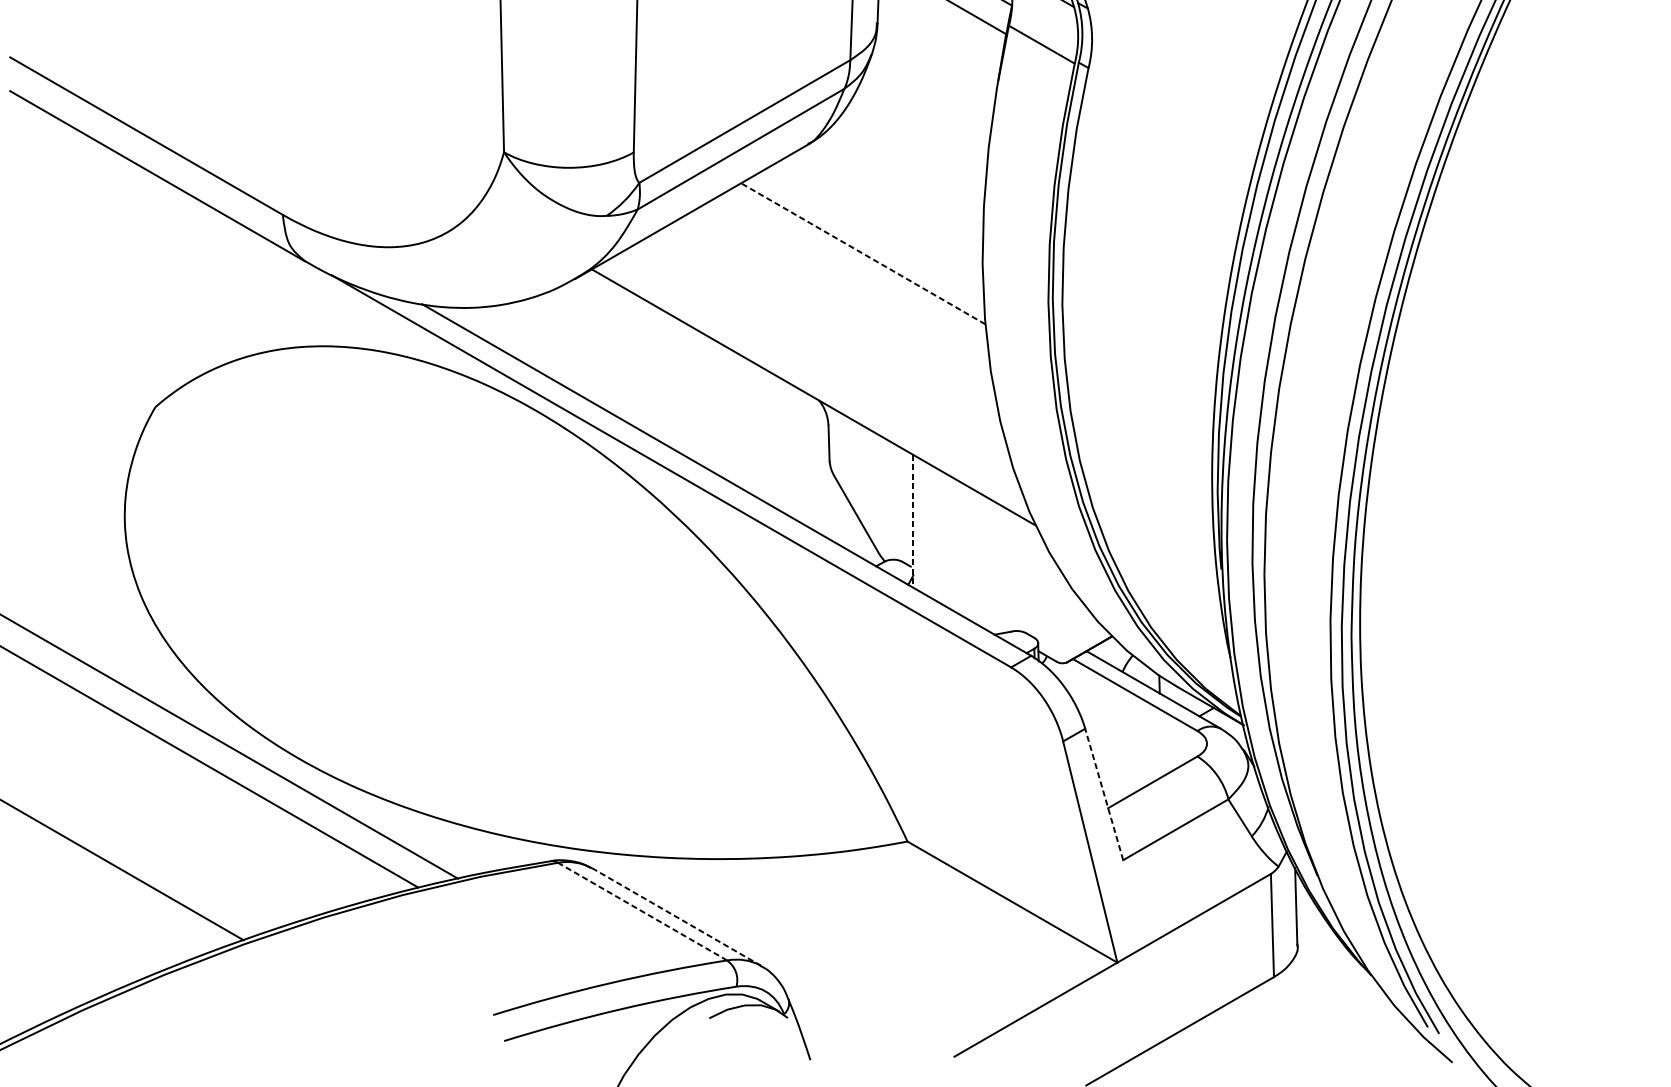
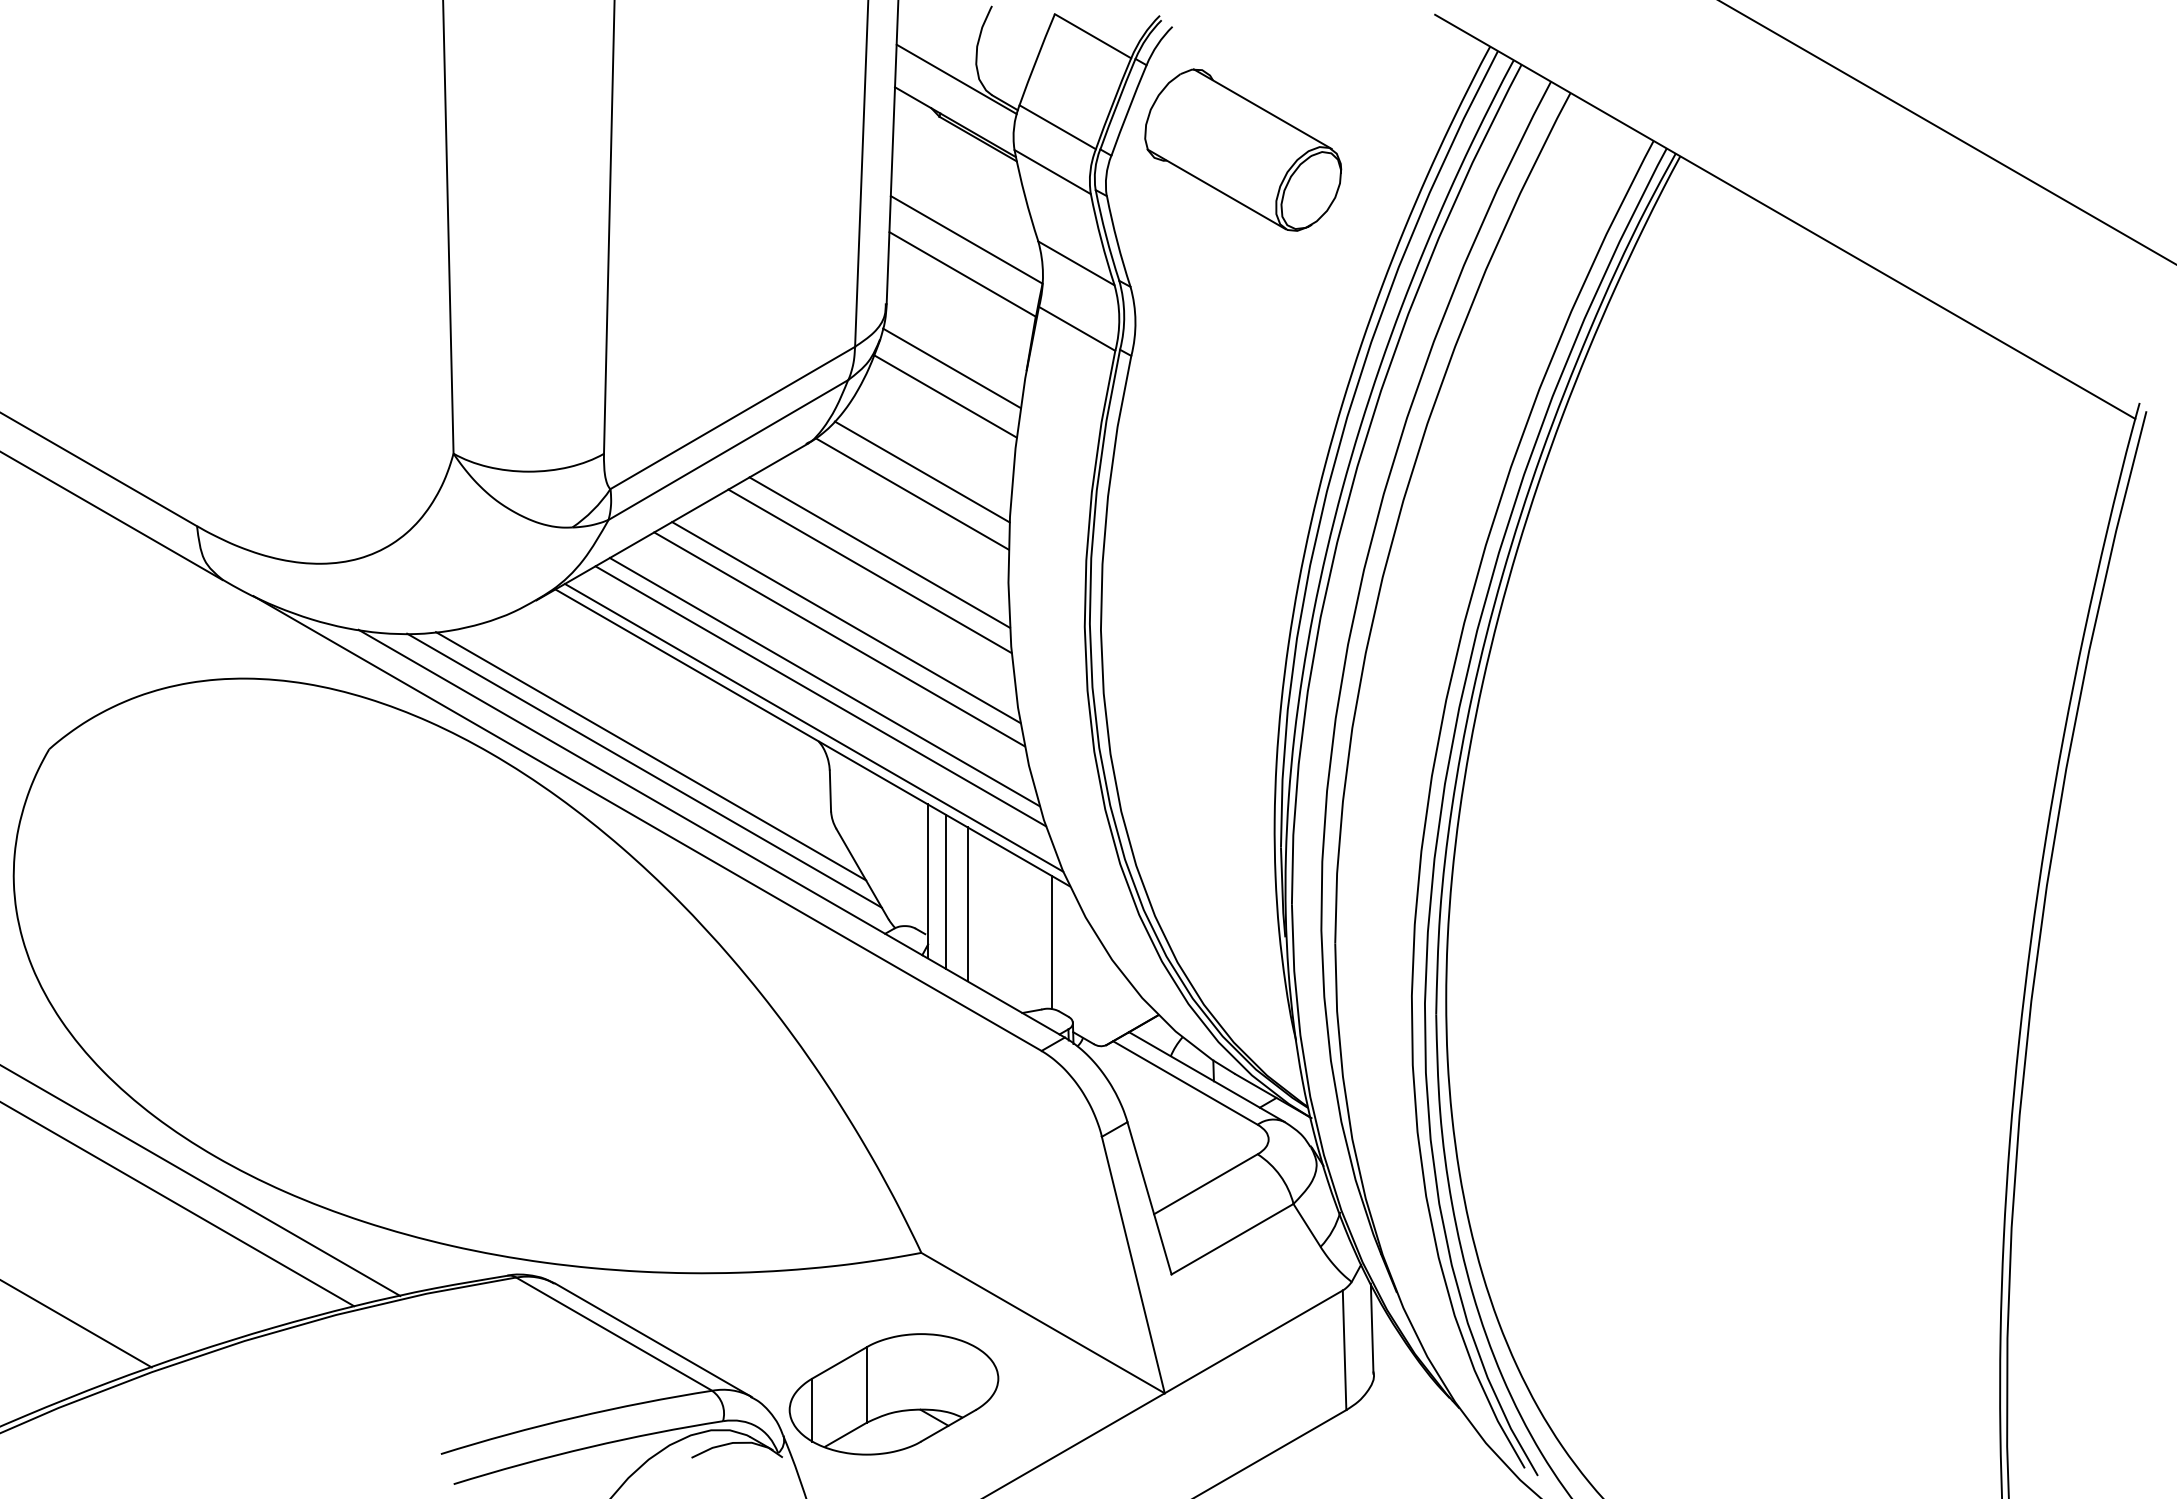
line: (933, 78) -> (951, 368), added
line: (928, 103) -> (945, 396), added
line: (907, 167) -> (921, 471), added
line: (898, 186) -> (911, 493), added
line: (871, 237) -> (879, 552), added
line: (863, 253) -> (870, 571), dashed -> solid
line: (842, 297) -> (846, 622), added
line: (836, 312) -> (839, 639), added
line: (823, 349) -> (824, 682), added
line: (820, 361) -> (820, 696), added
line: (814, 388) -> (813, 727), added
line: (673, 413) -> (650, 756), added
line: (668, 425) -> (644, 770), added
line: (912, 521) -> (927, 881), dashed -> solid
line: (928, 529) -> (945, 891), added
line: (947, 541) -> (967, 904), added
line: (1019, 573) -> (1051, 942), added
line: (1104, 793) -> (1149, 1197), dashed -> solid
line: (641, 911) -> (613, 1333), dashed -> solid
line: (676, 917) -> (653, 1340), dashed -> solid
part: (883, 963) -> (893, 1394), added

